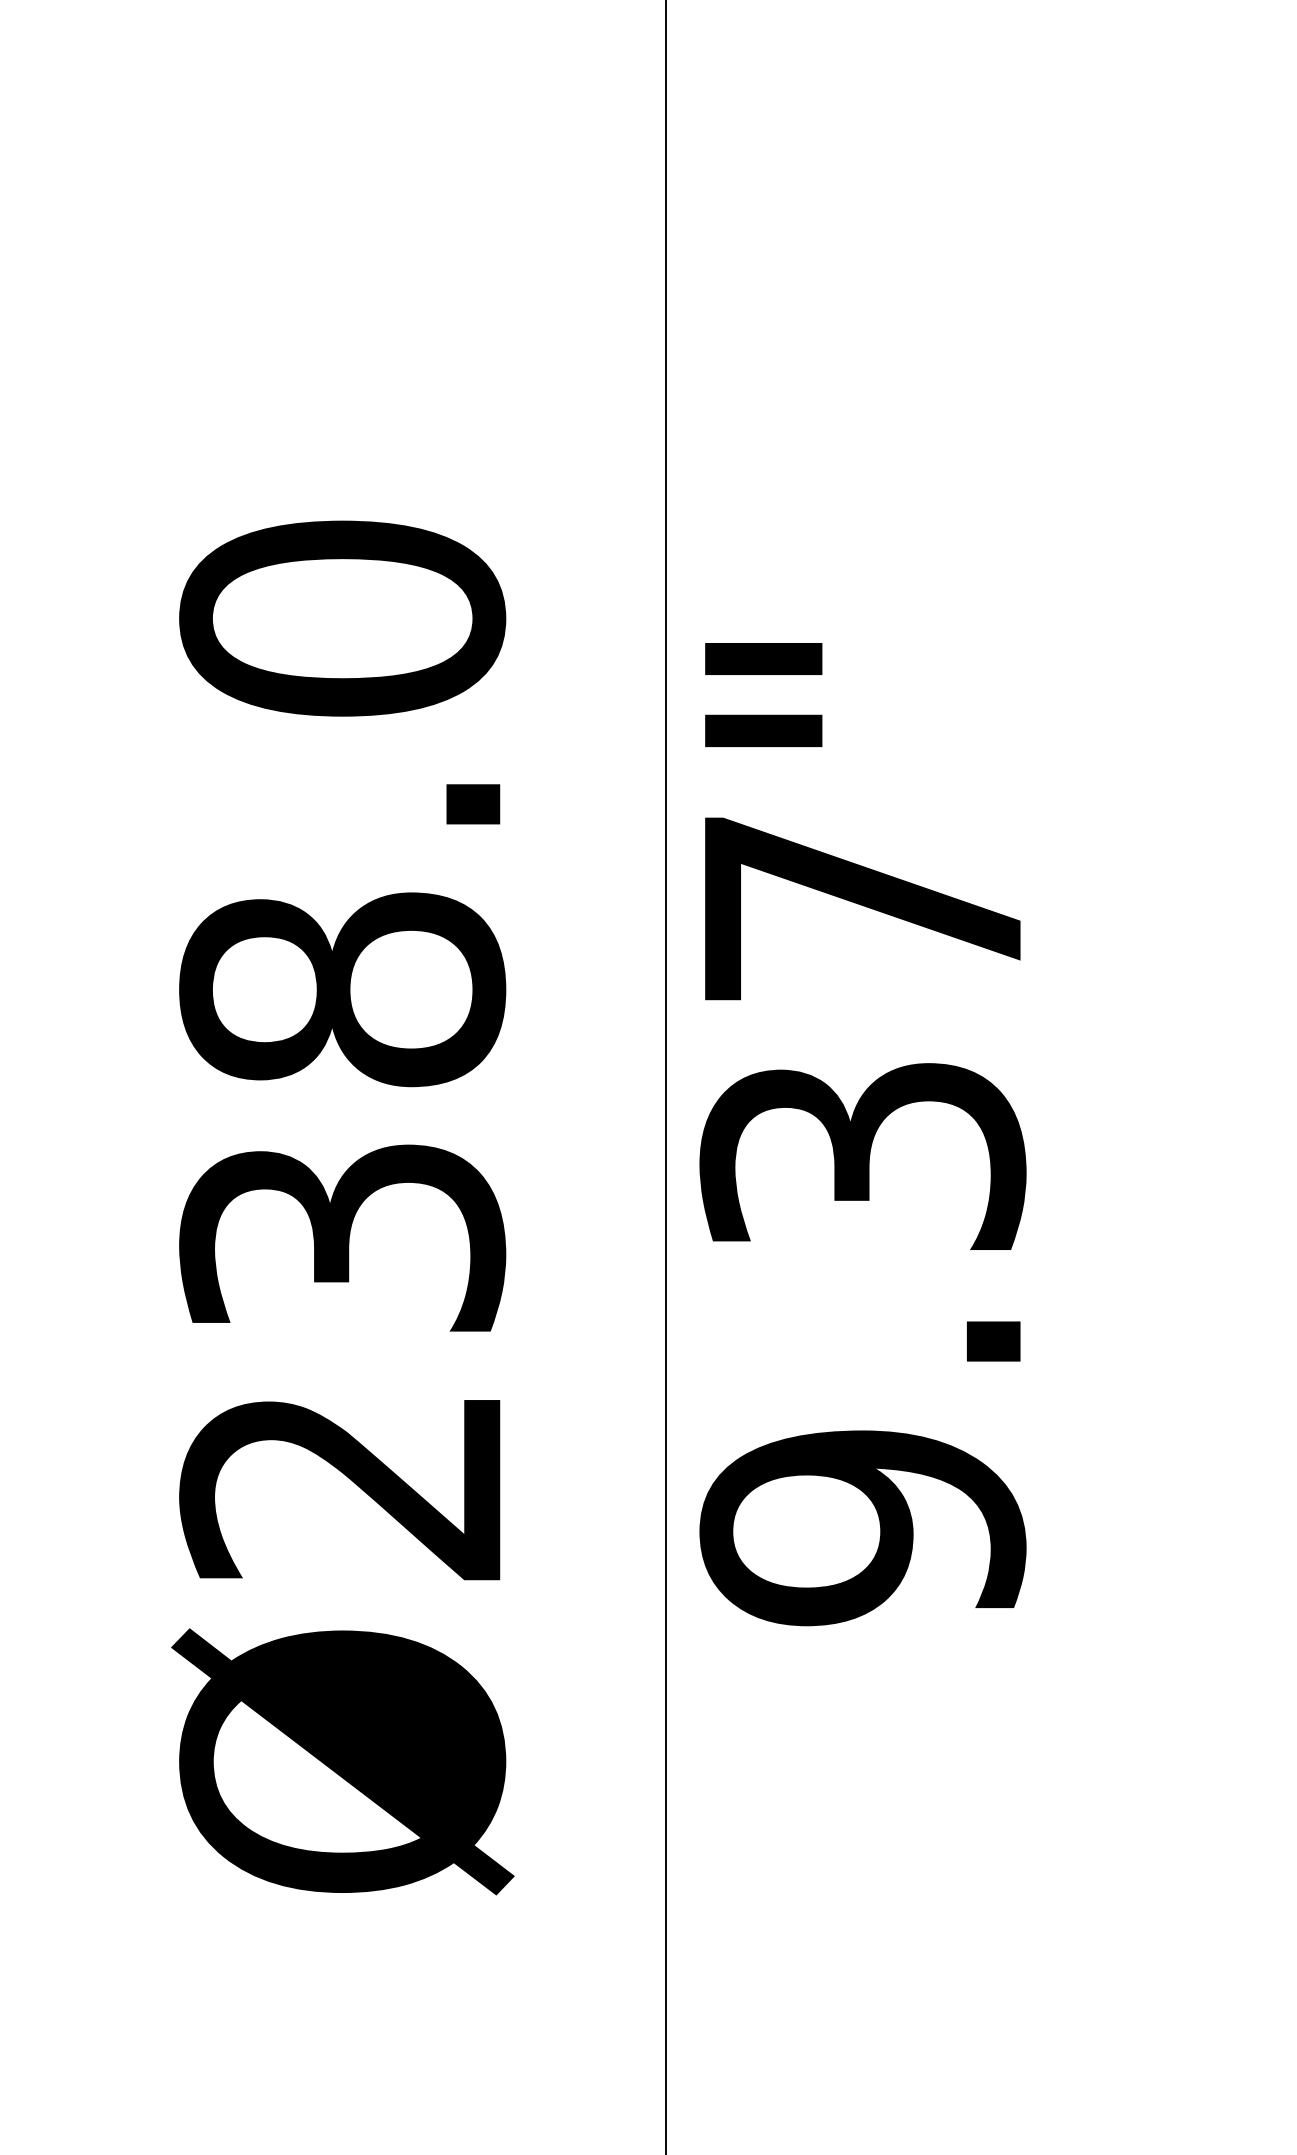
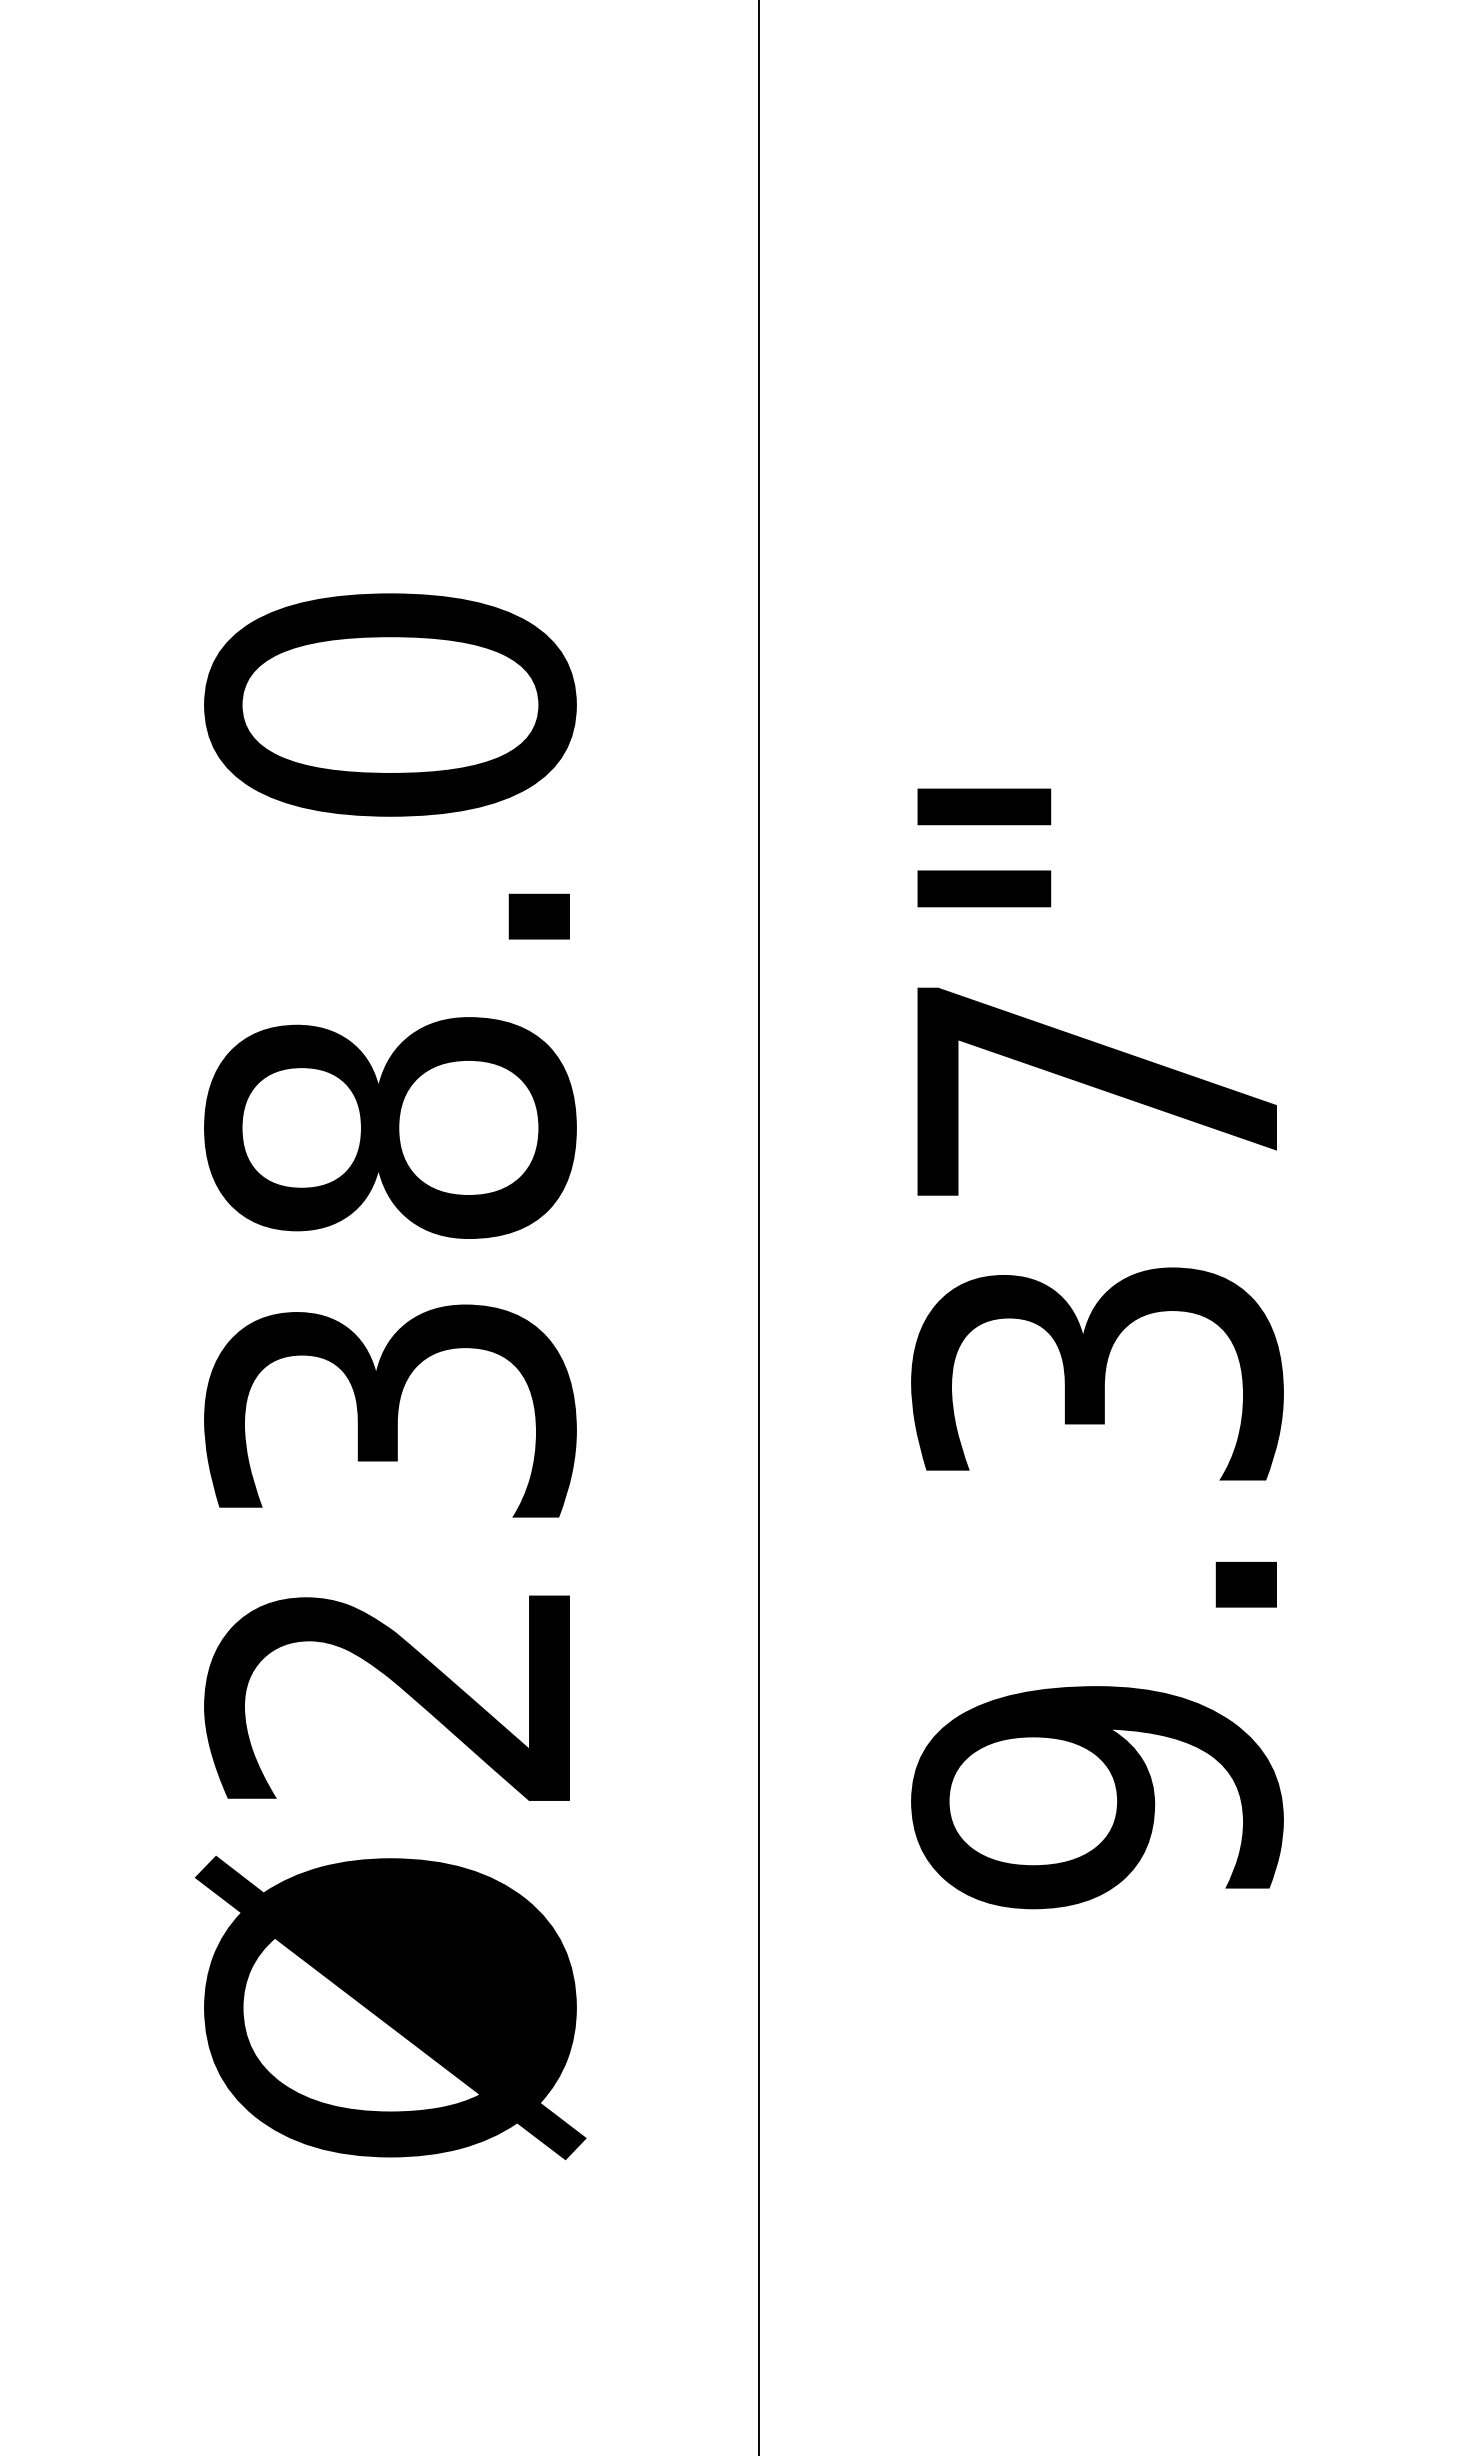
text: (862, 1134) -> (1096, 1348), moved

